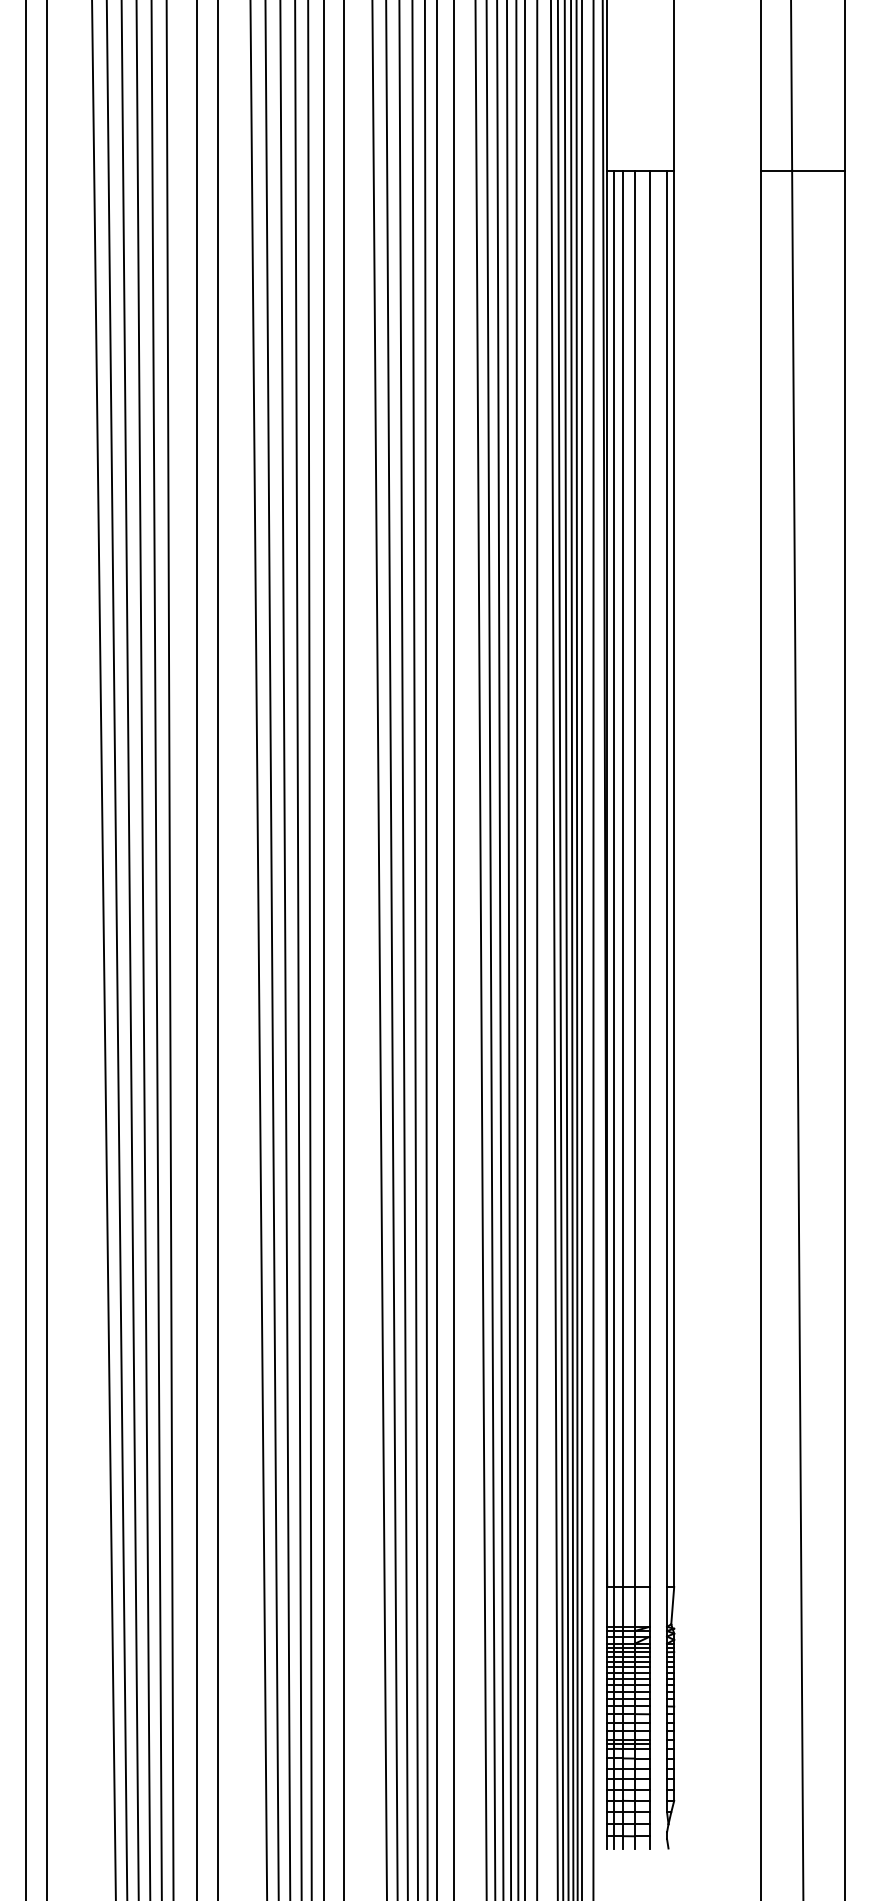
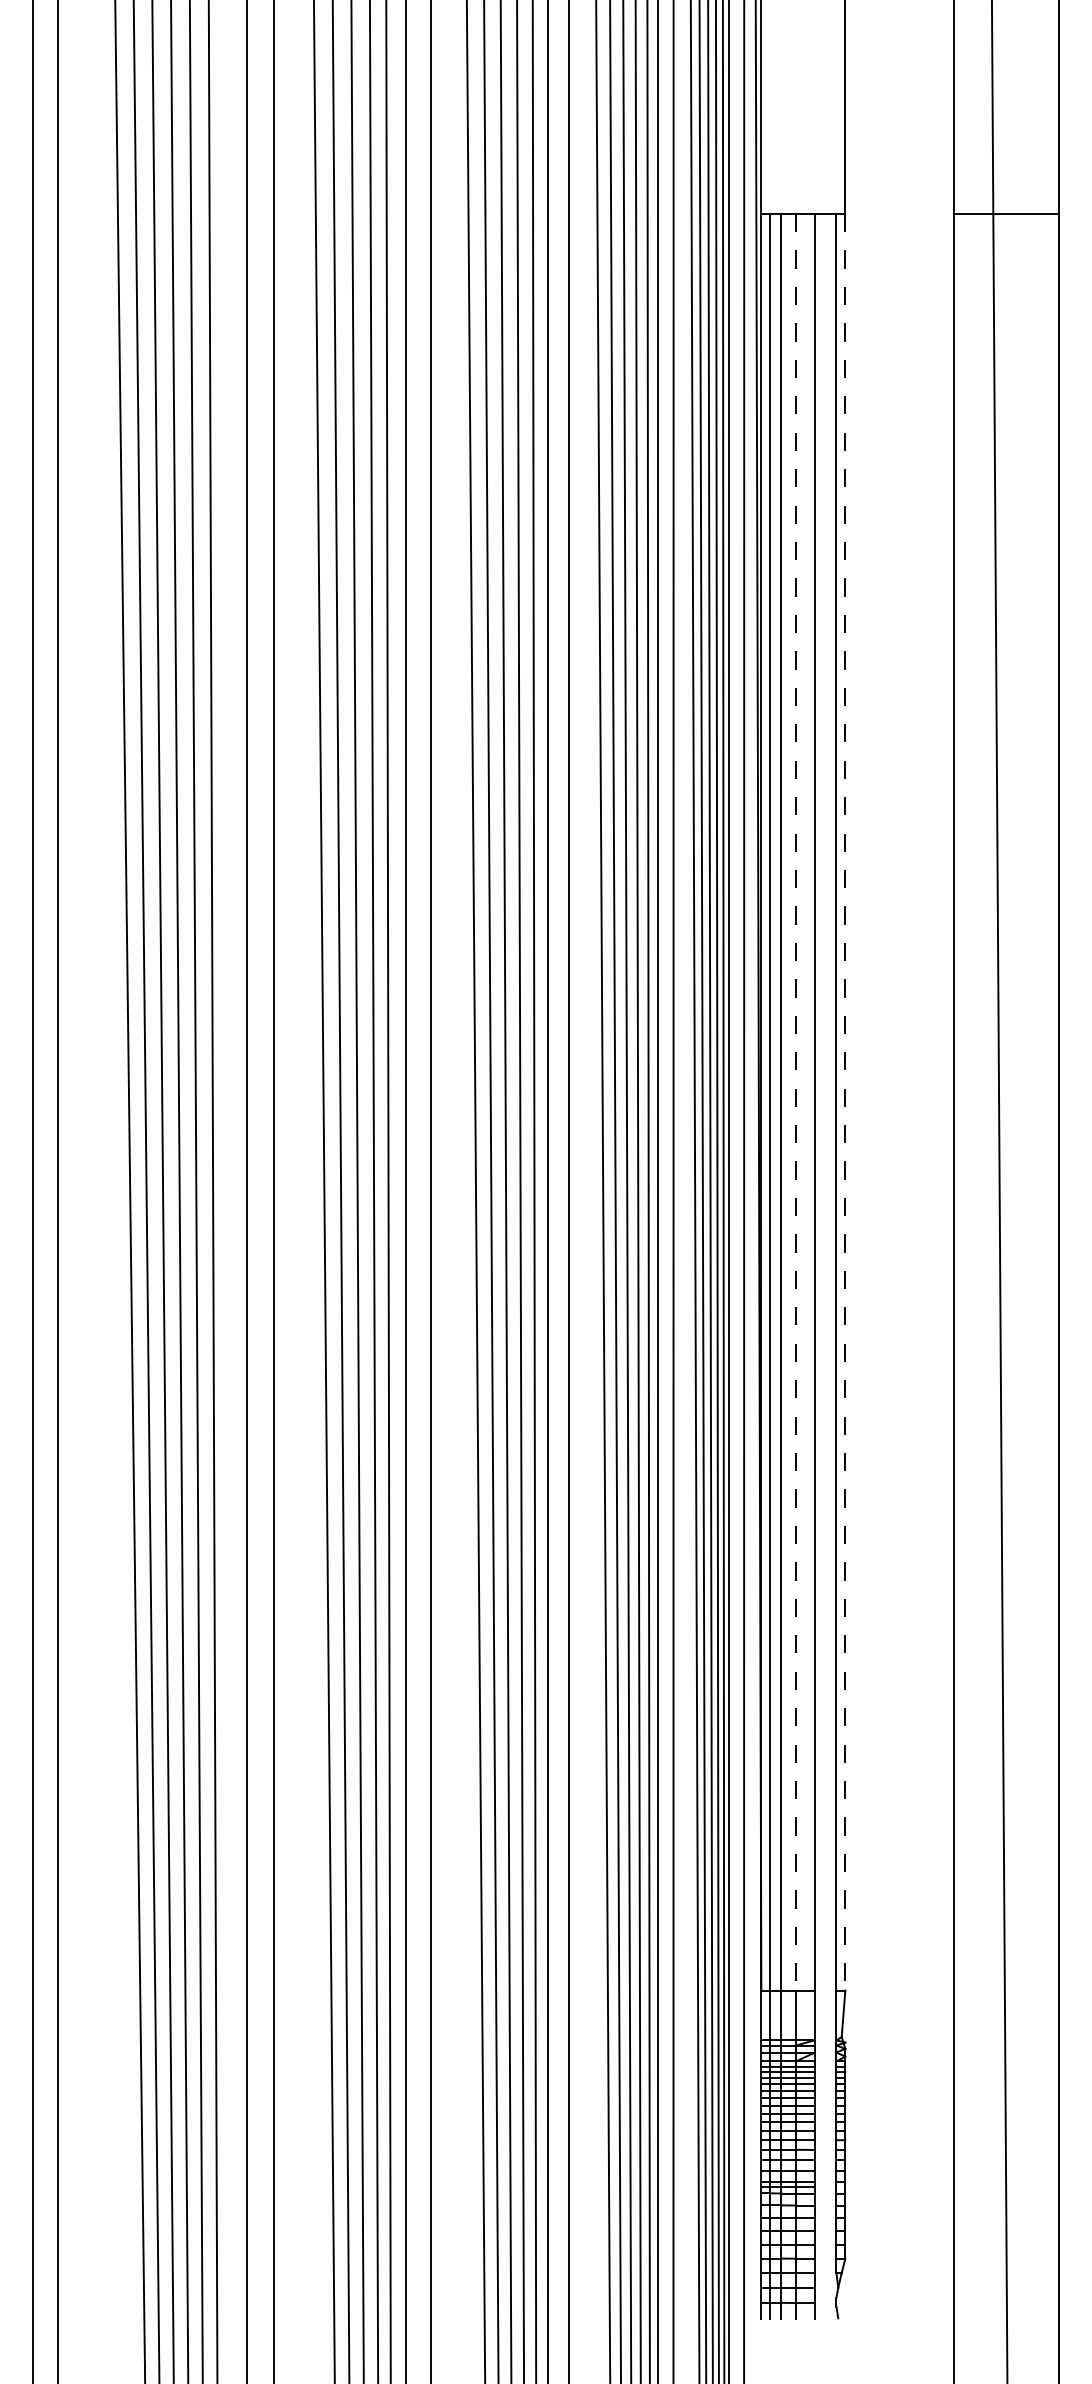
line: (635, 879) -> (796, 1102), solid -> dashed
line: (674, 879) -> (845, 1102), solid -> dashed

